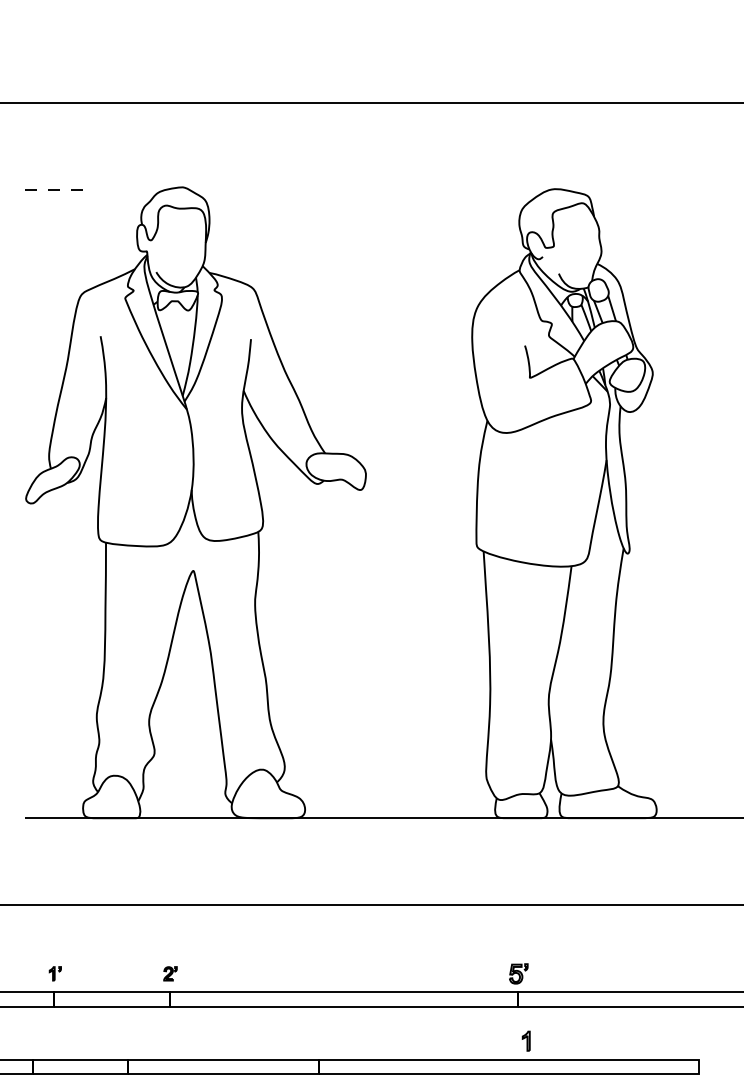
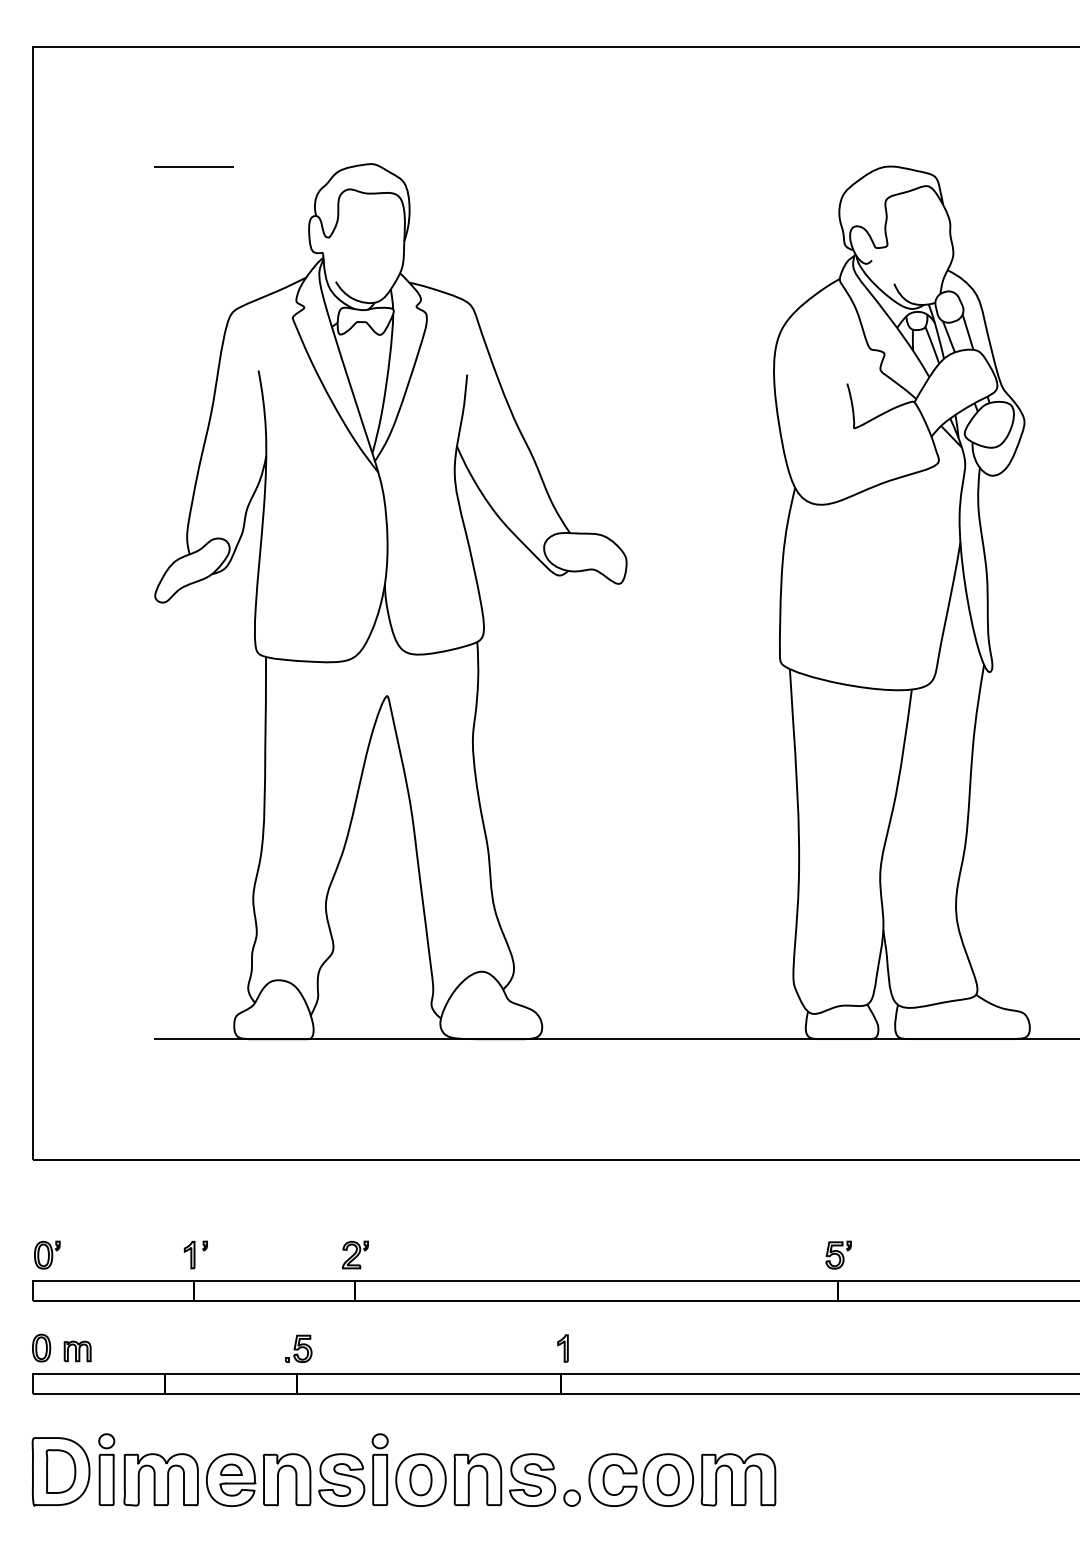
line: (54, 189) -> (194, 167), dashed -> solid
part: (55, 973) -> (195, 1254), size x1.43
part: (170, 973) -> (355, 1254), size x1.43
part: (129, 1041) -> (298, 1348), added
part: (525, 1041) -> (562, 1348), moved

